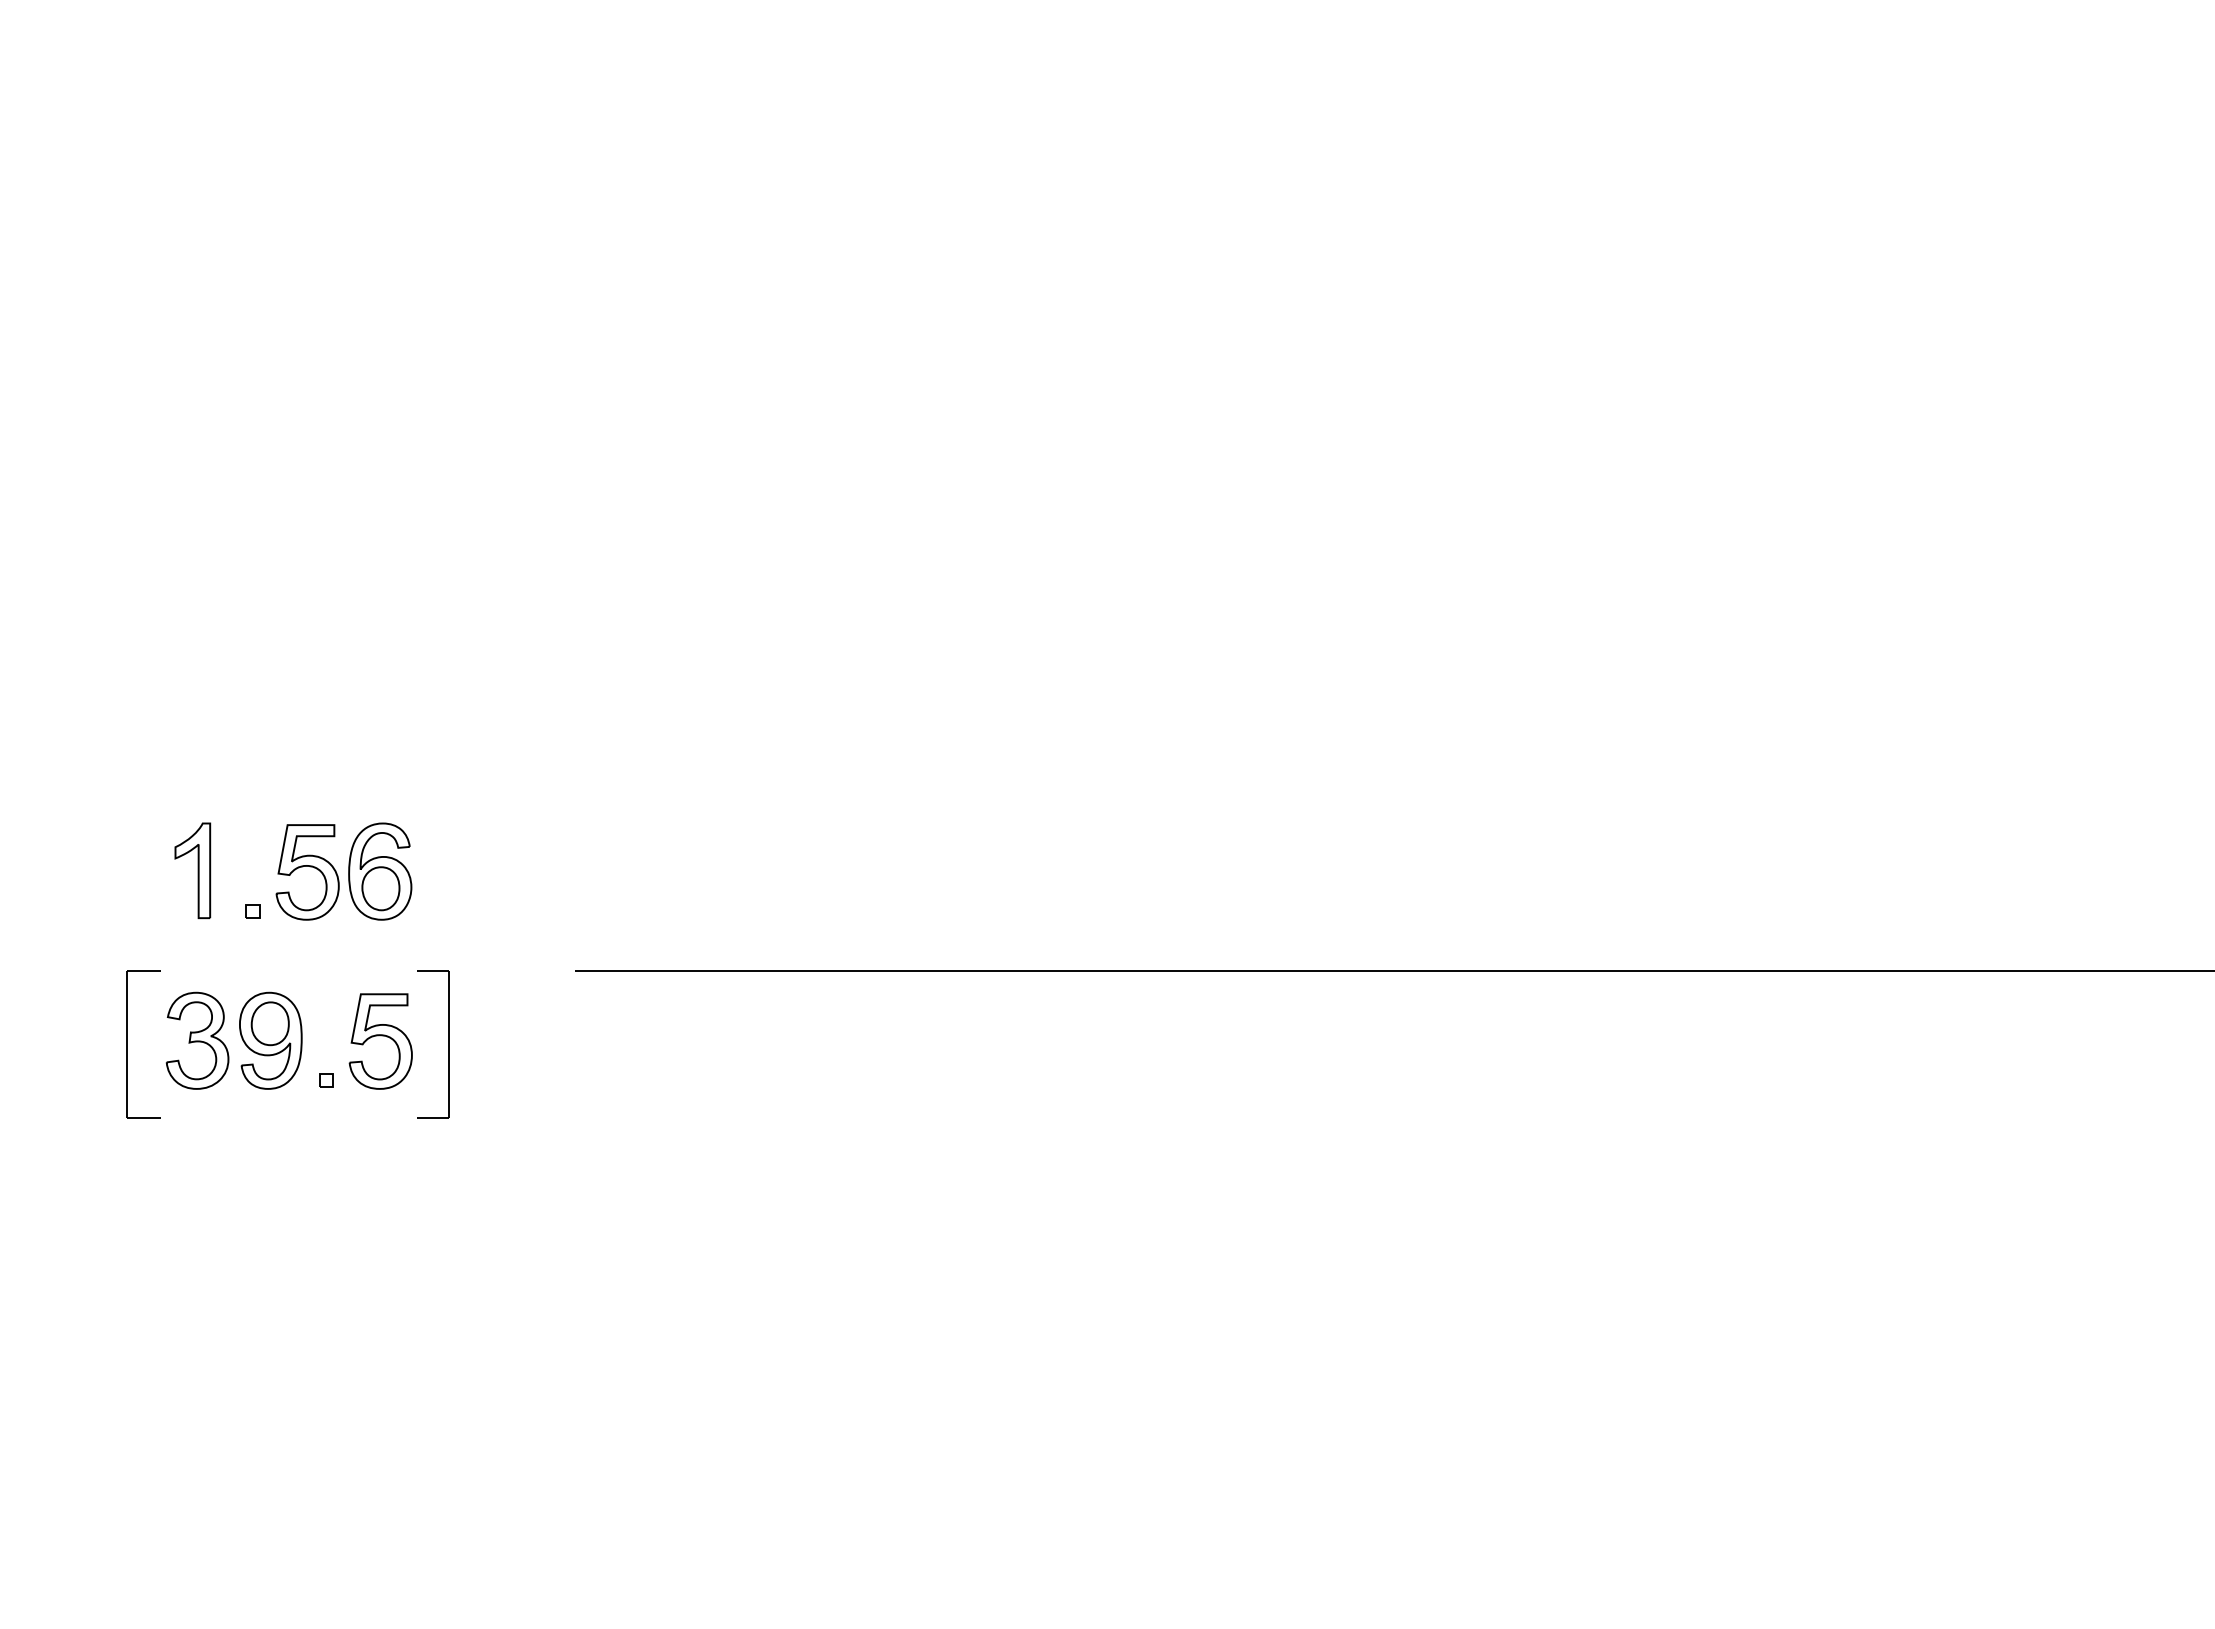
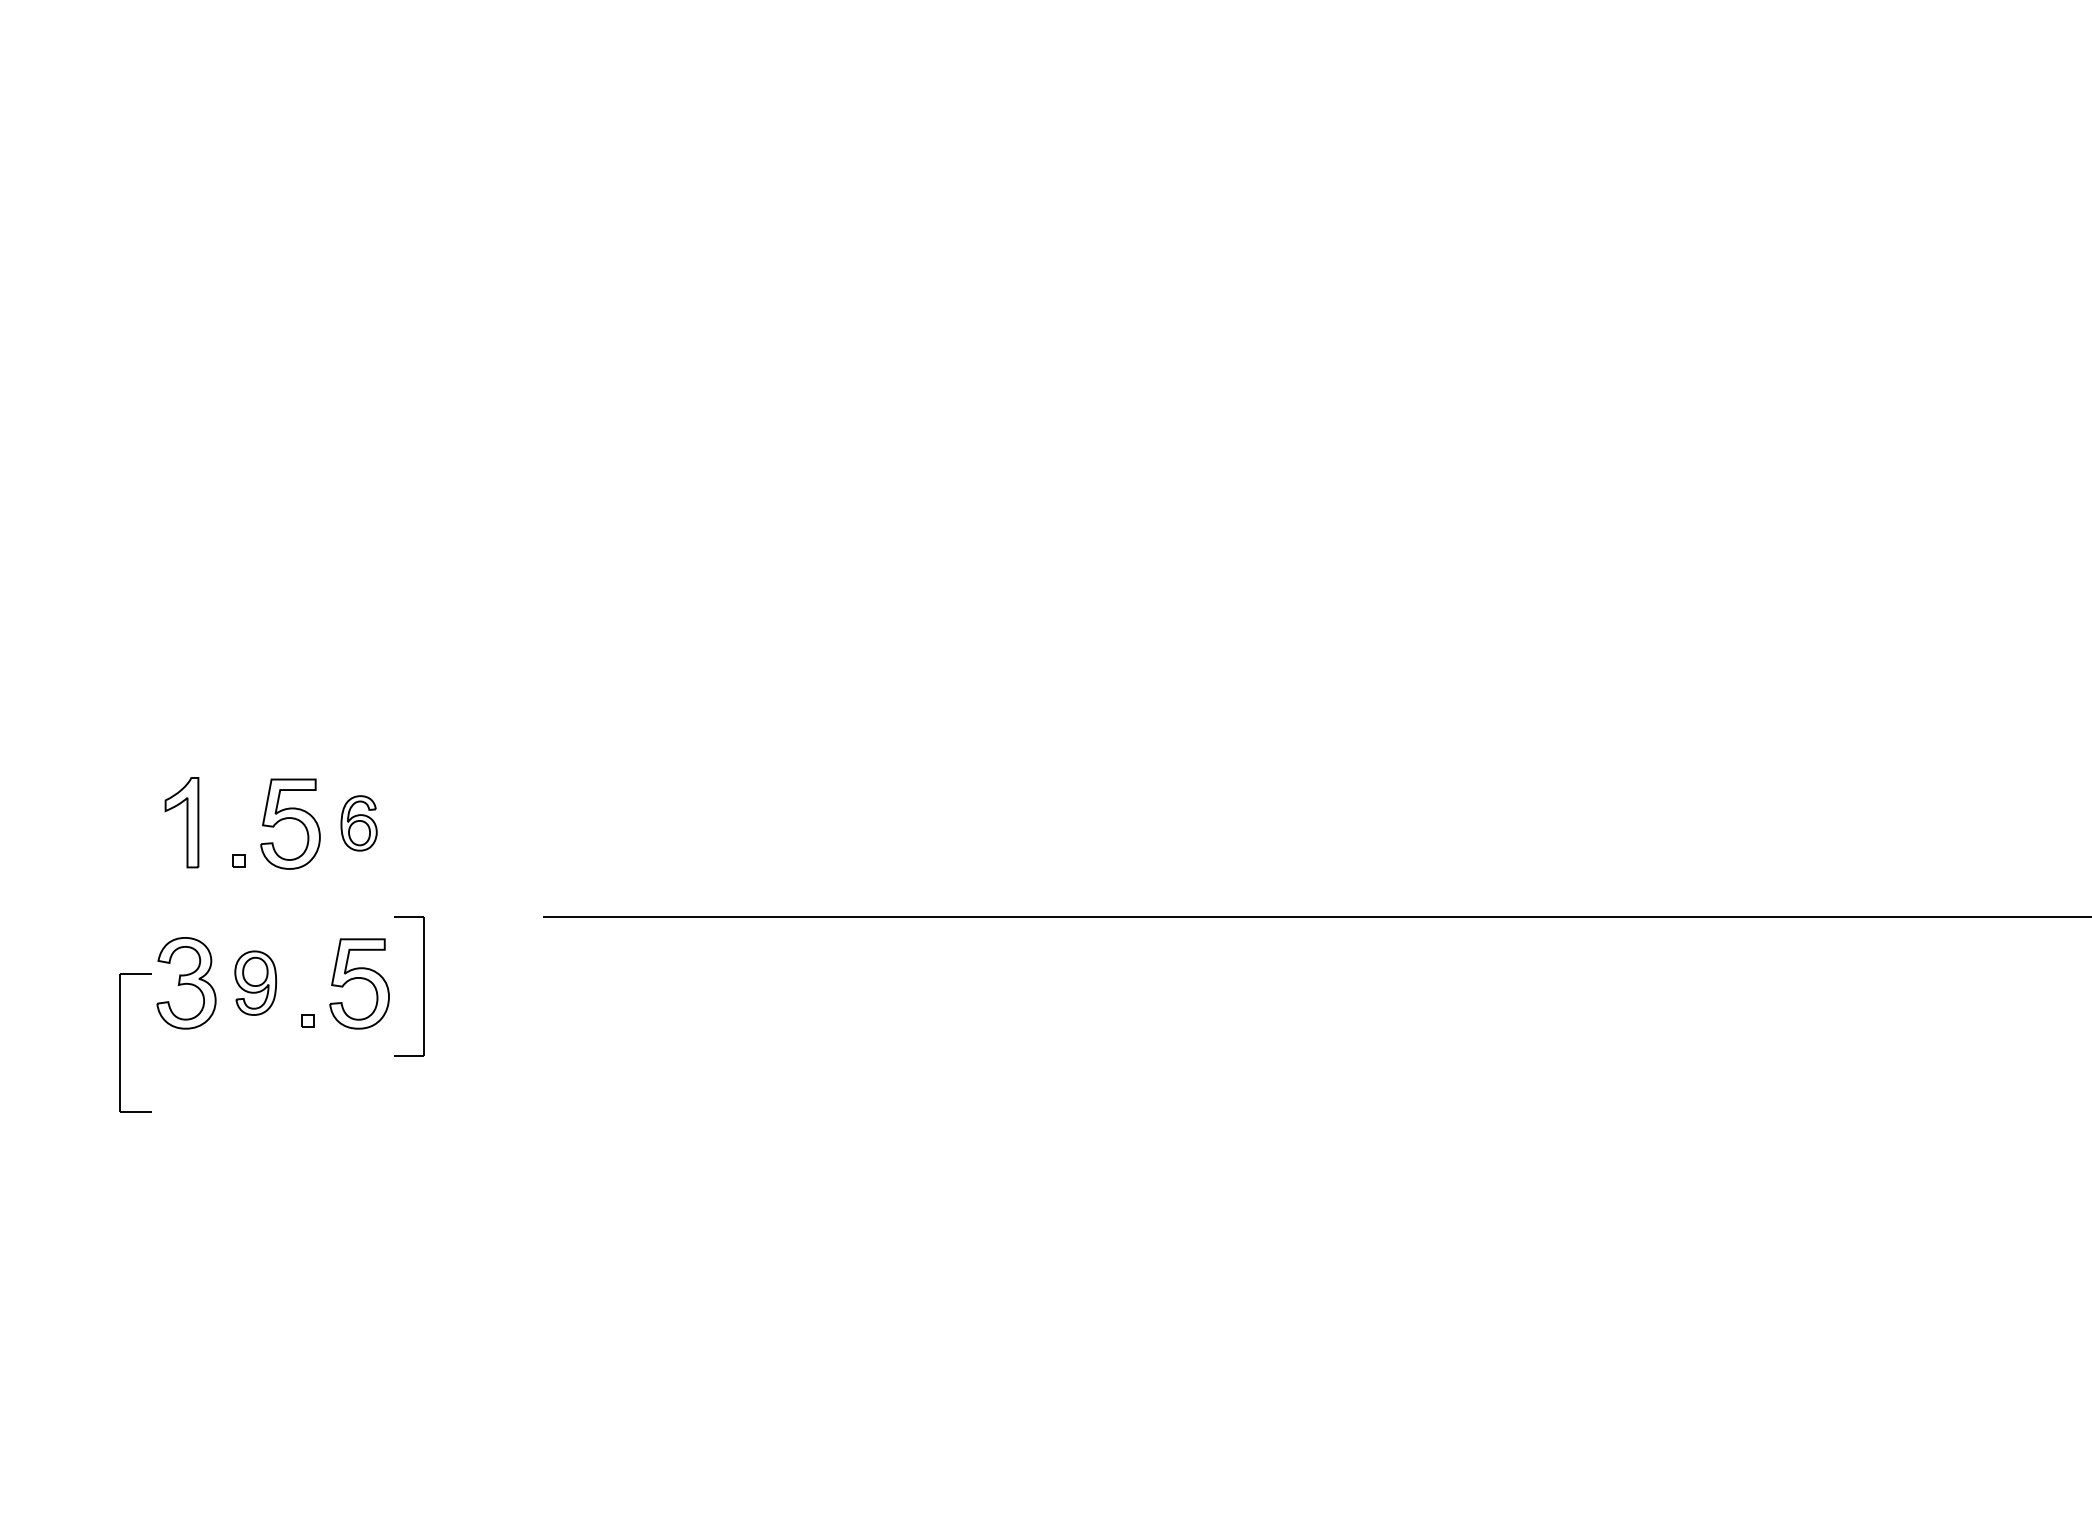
part: (380, 871) -> (359, 823), size x0.6
part: (270, 1040) -> (255, 982), size x0.7
part: (127, 1044) -> (120, 1043), moved

